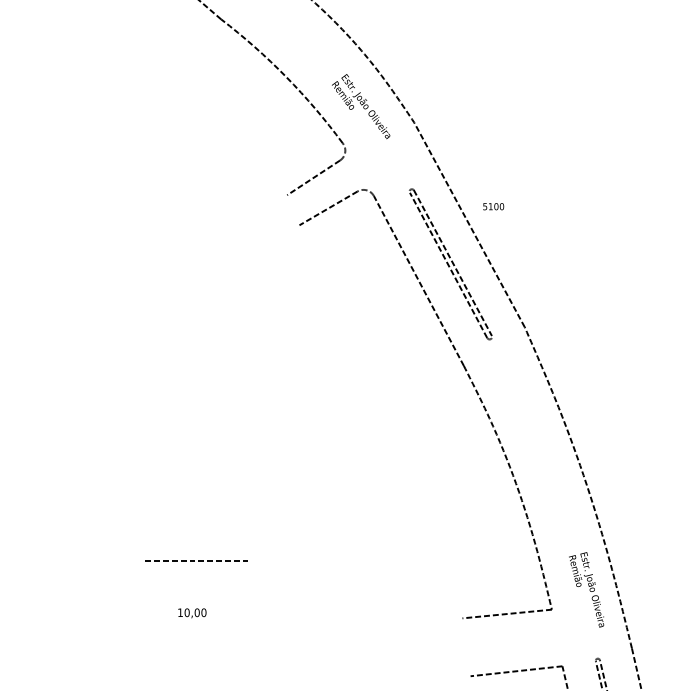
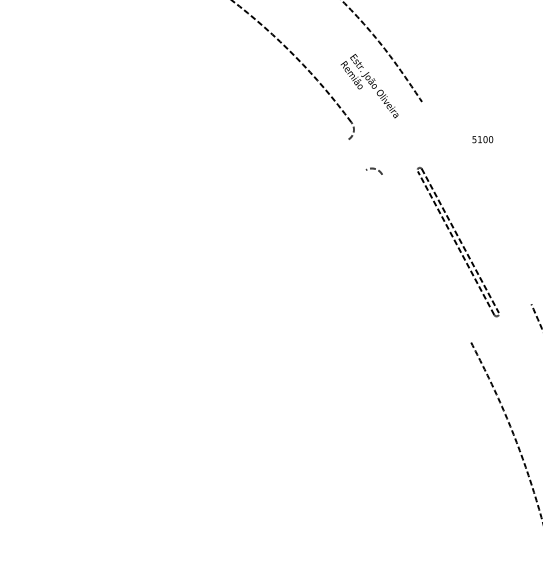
line: (313, 177) -> (322, 156), removed
text: (493, 206) -> (482, 139), moved
line: (328, 208) -> (337, 186), removed
line: (469, 224) -> (476, 202), removed
line: (418, 280) -> (426, 258), removed
line: (194, 560) -> (204, 534), removed

